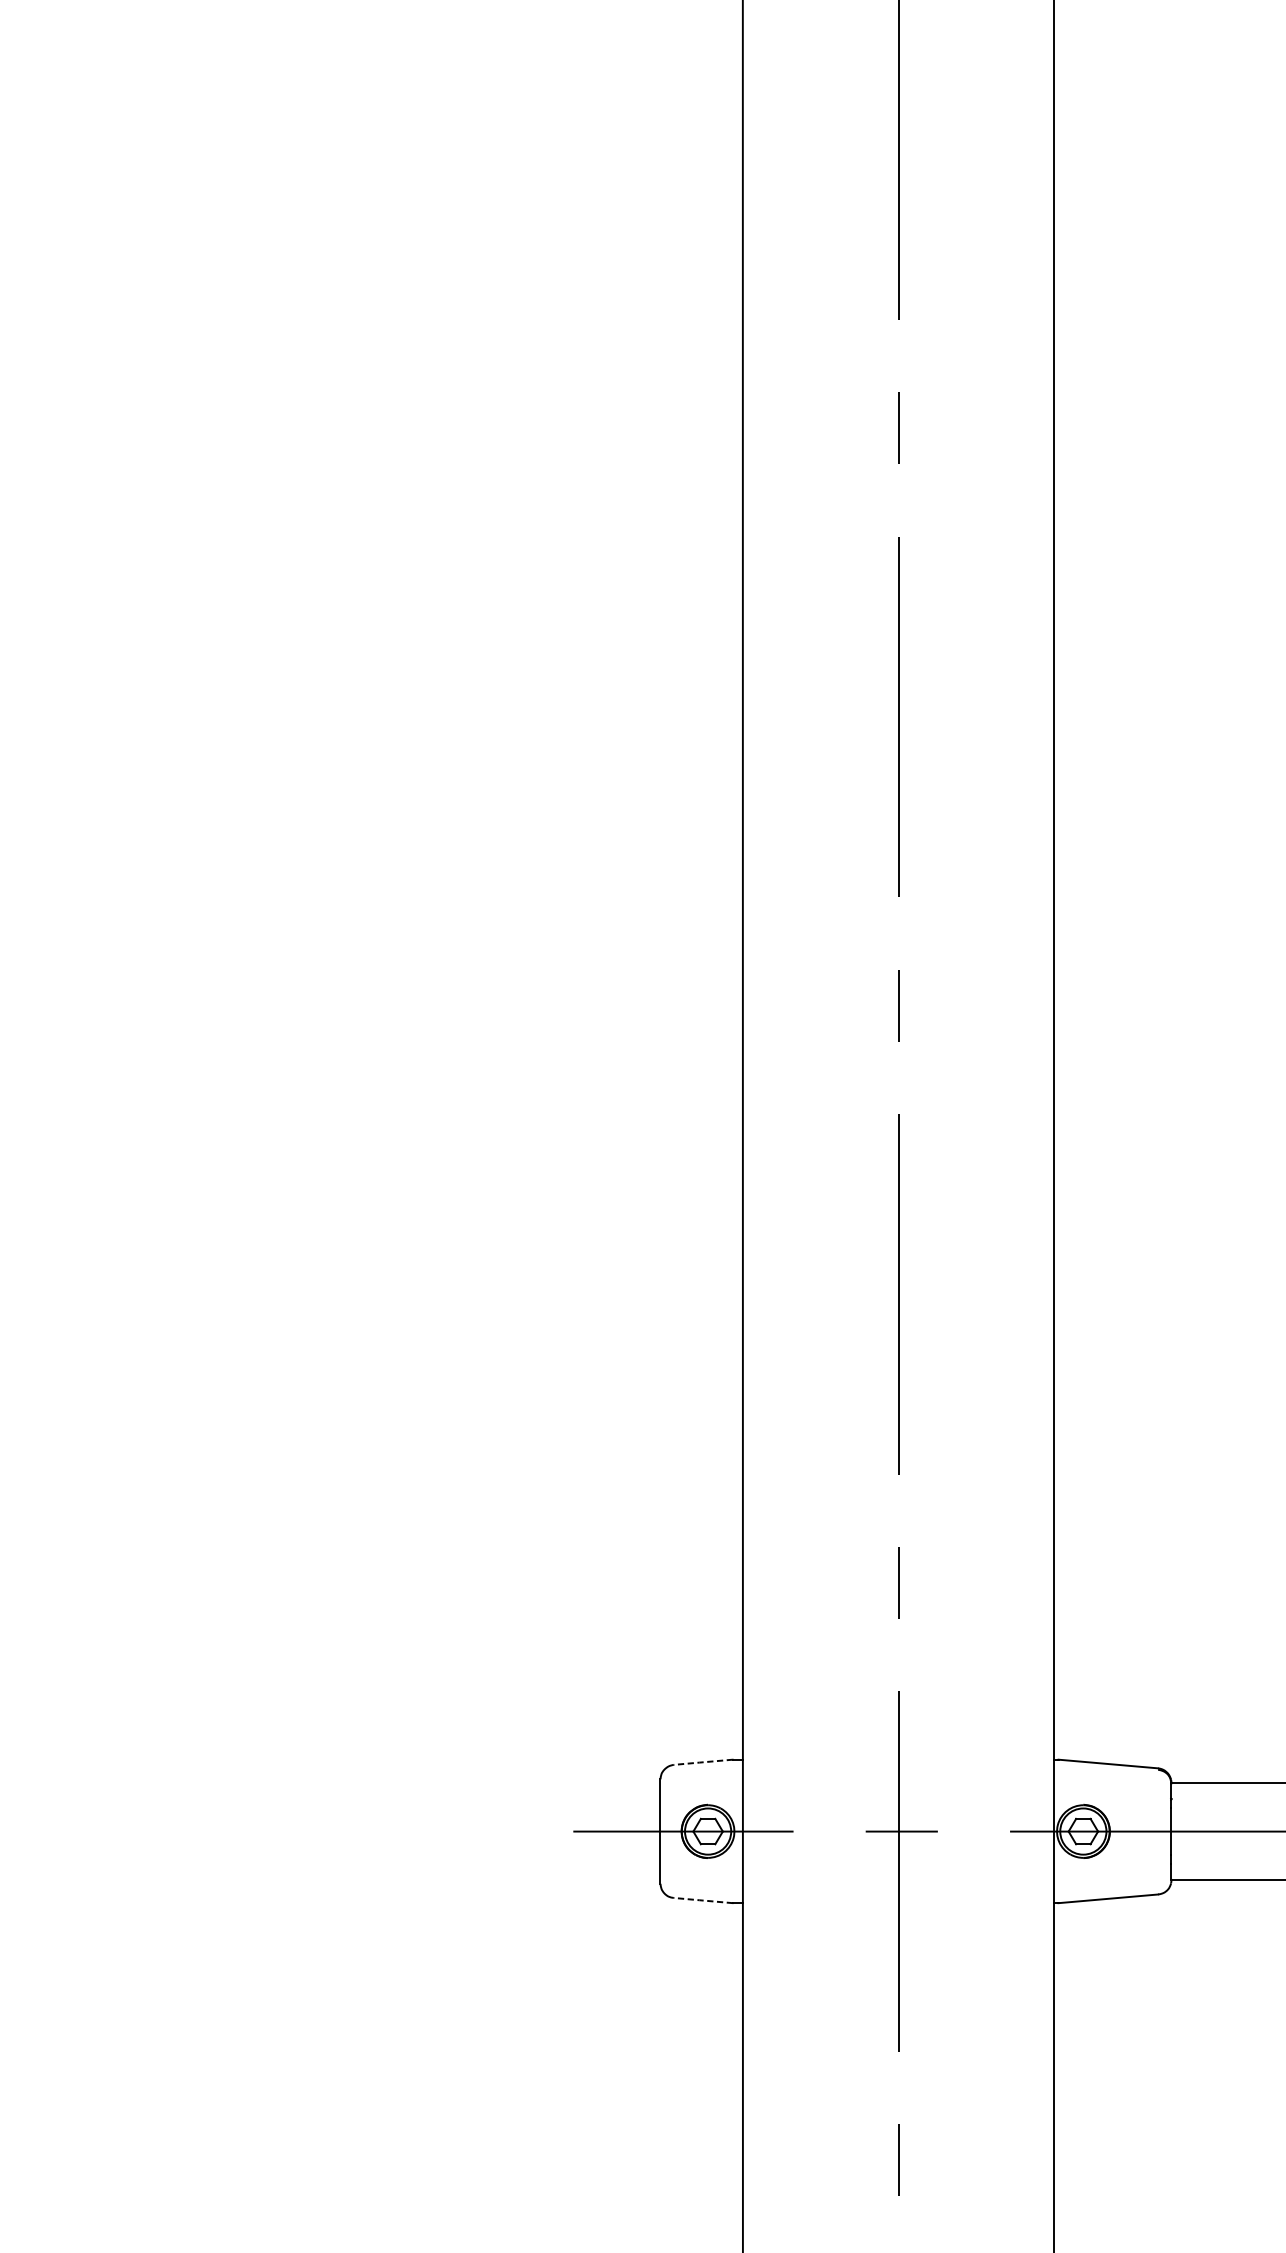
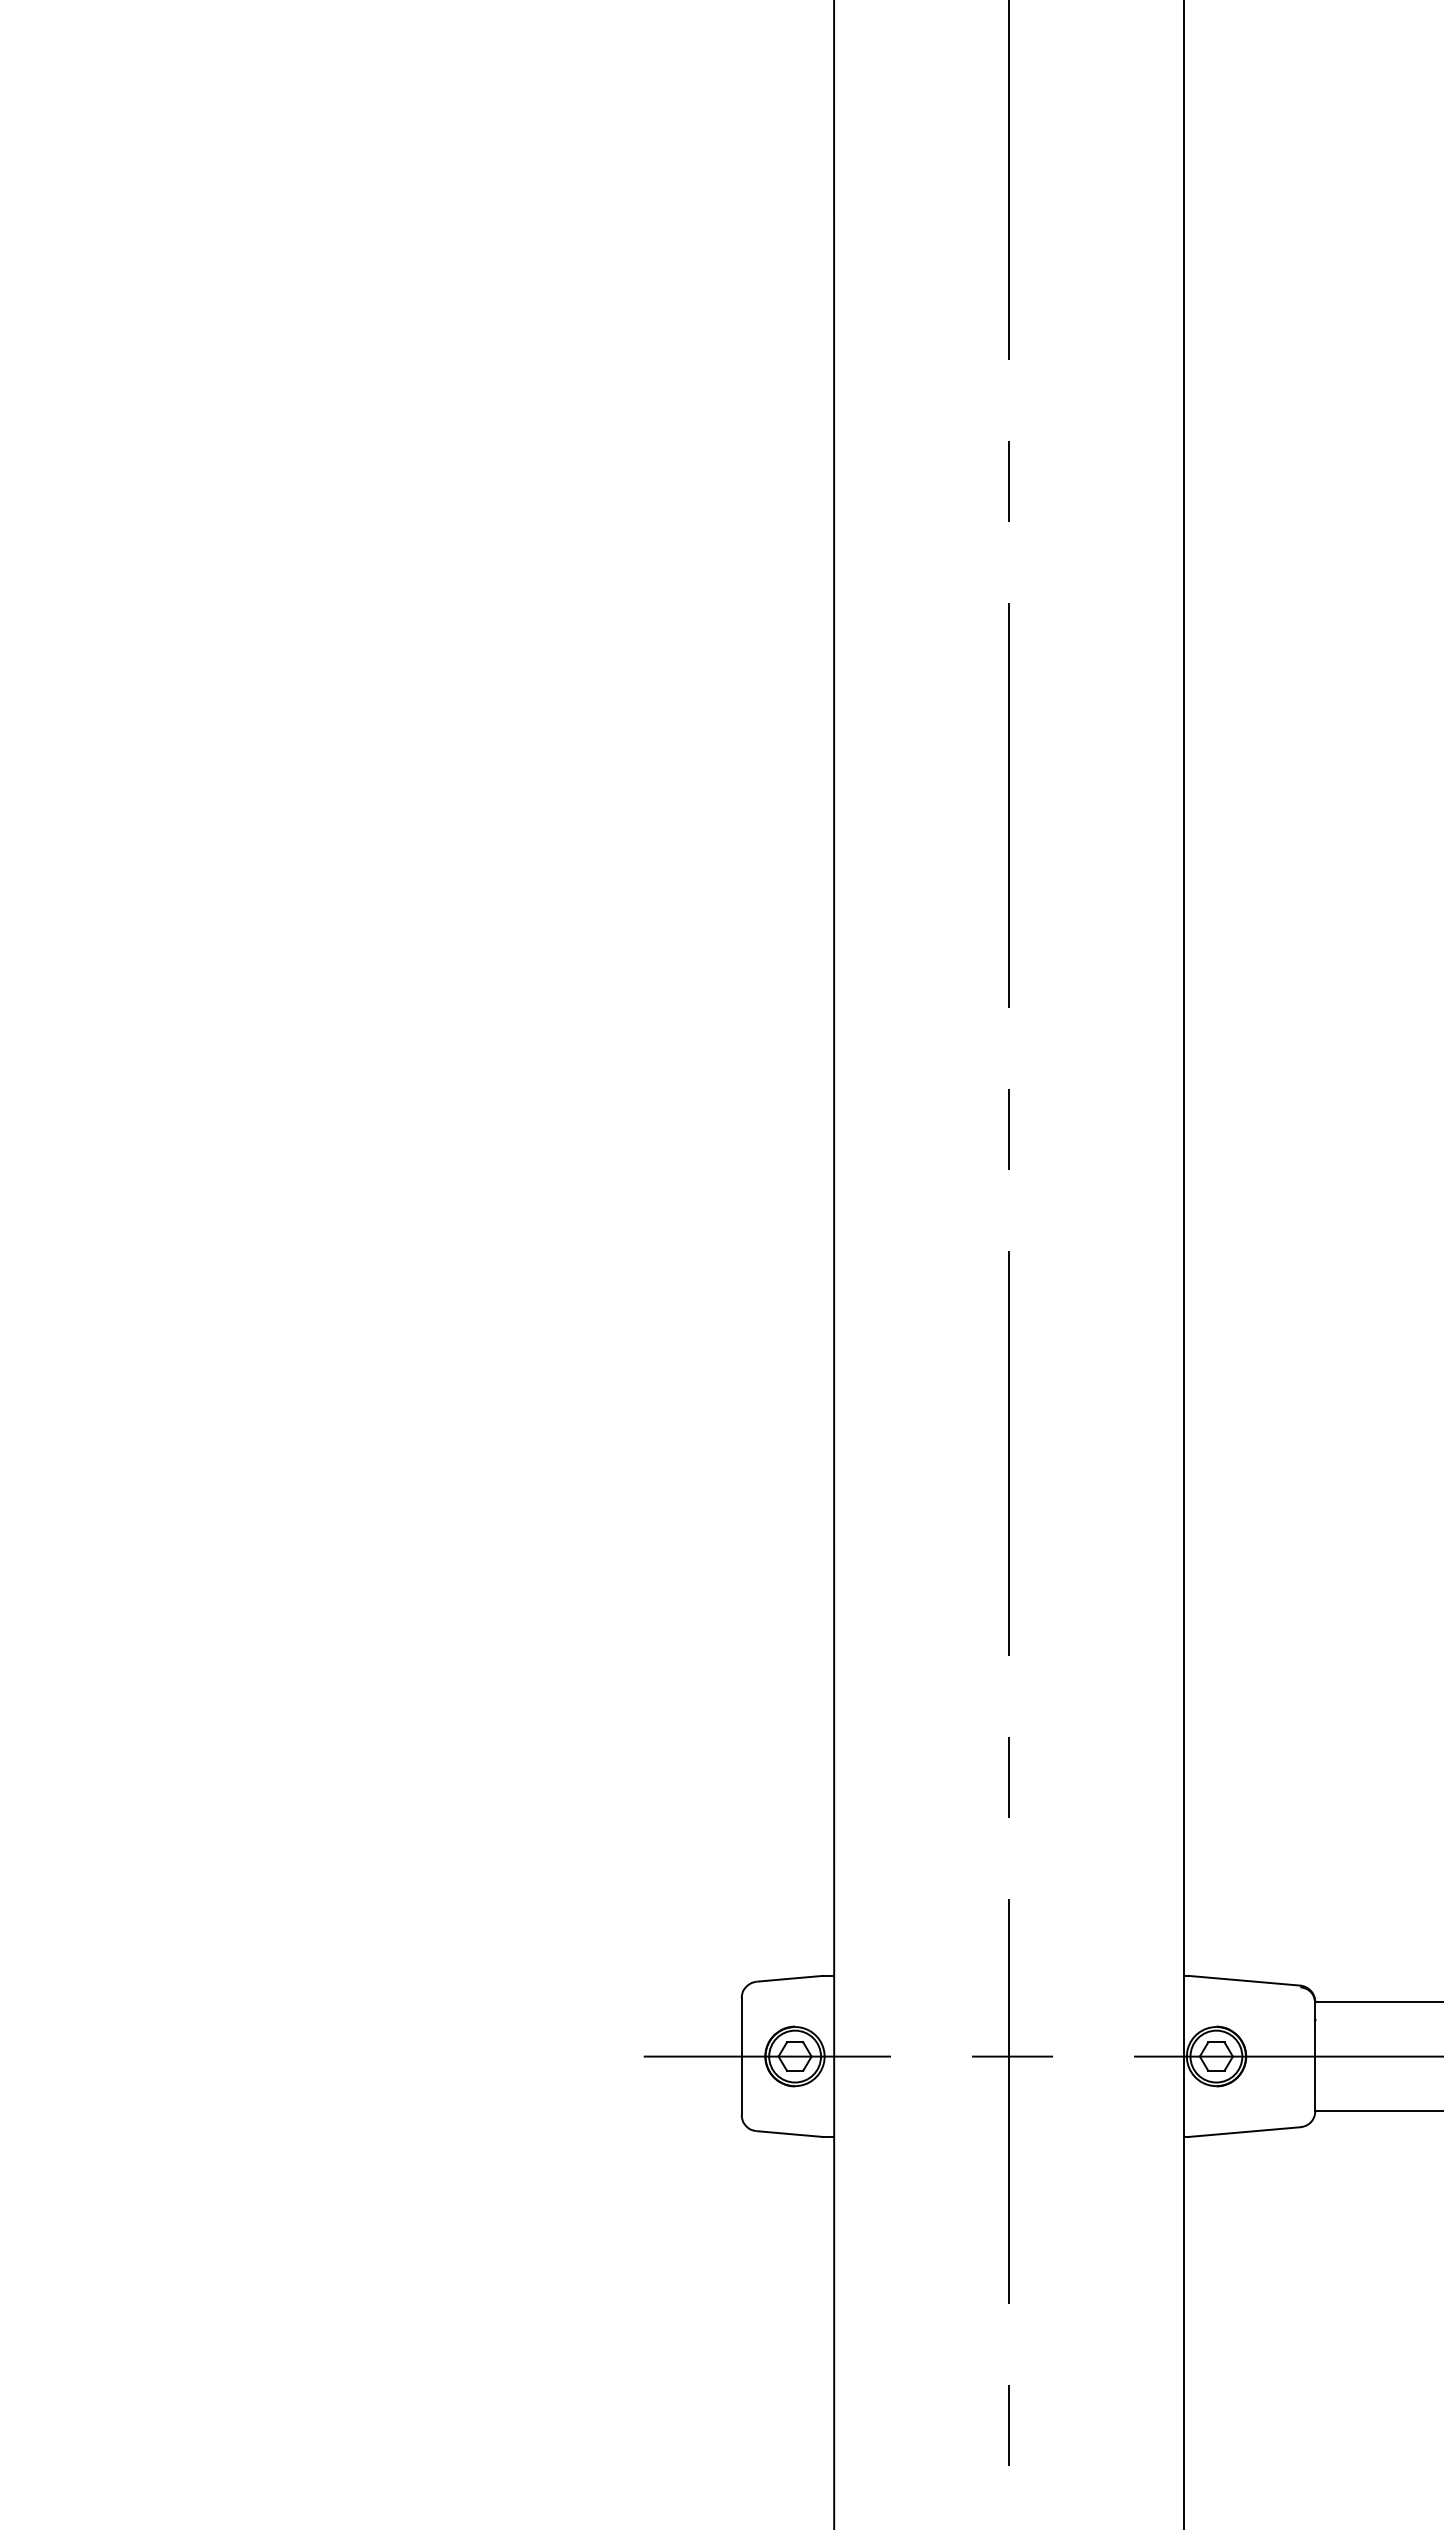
line: (702, 1762) -> (788, 1978), dashed -> solid
line: (702, 1900) -> (788, 2133), dashed -> solid

